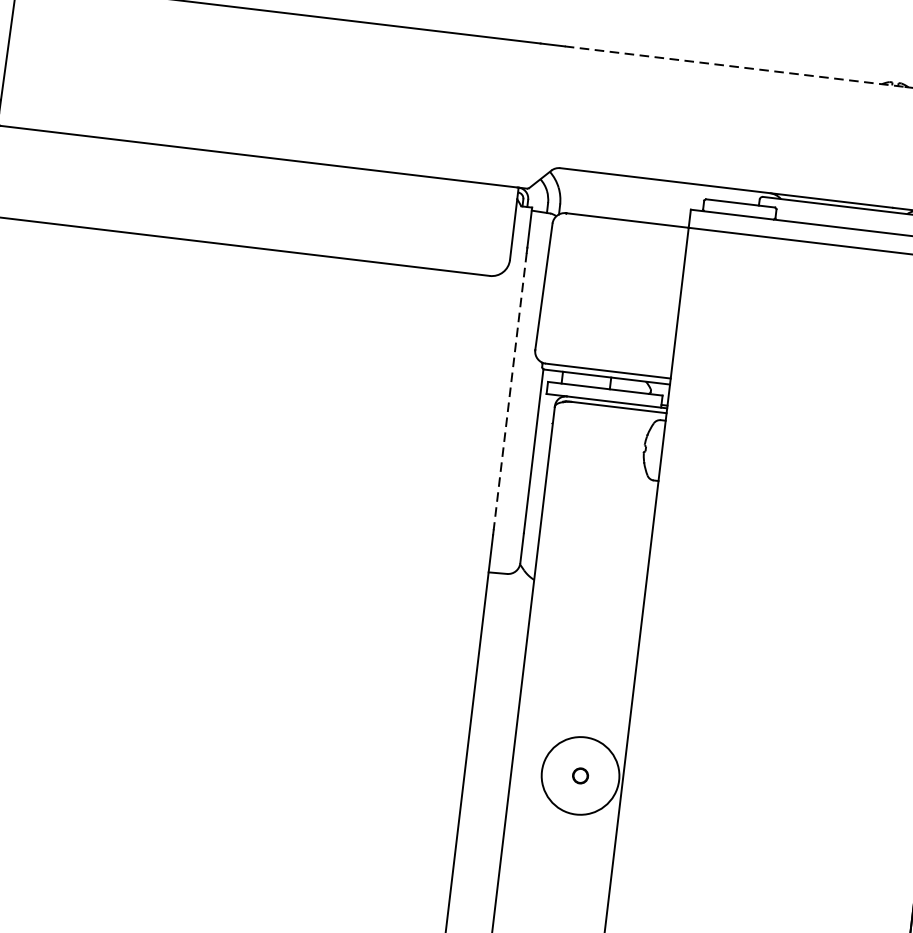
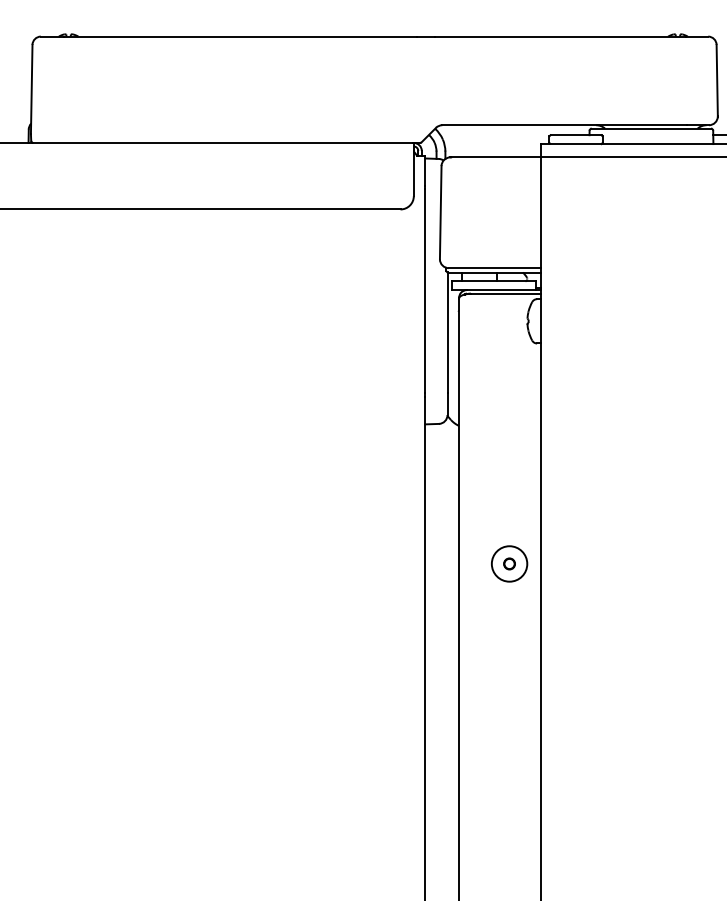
line: (735, 66) -> (560, 36), dashed -> solid
line: (510, 391) -> (425, 291), dashed -> solid
circle: (580, 775) -> (509, 563), size x0.62

